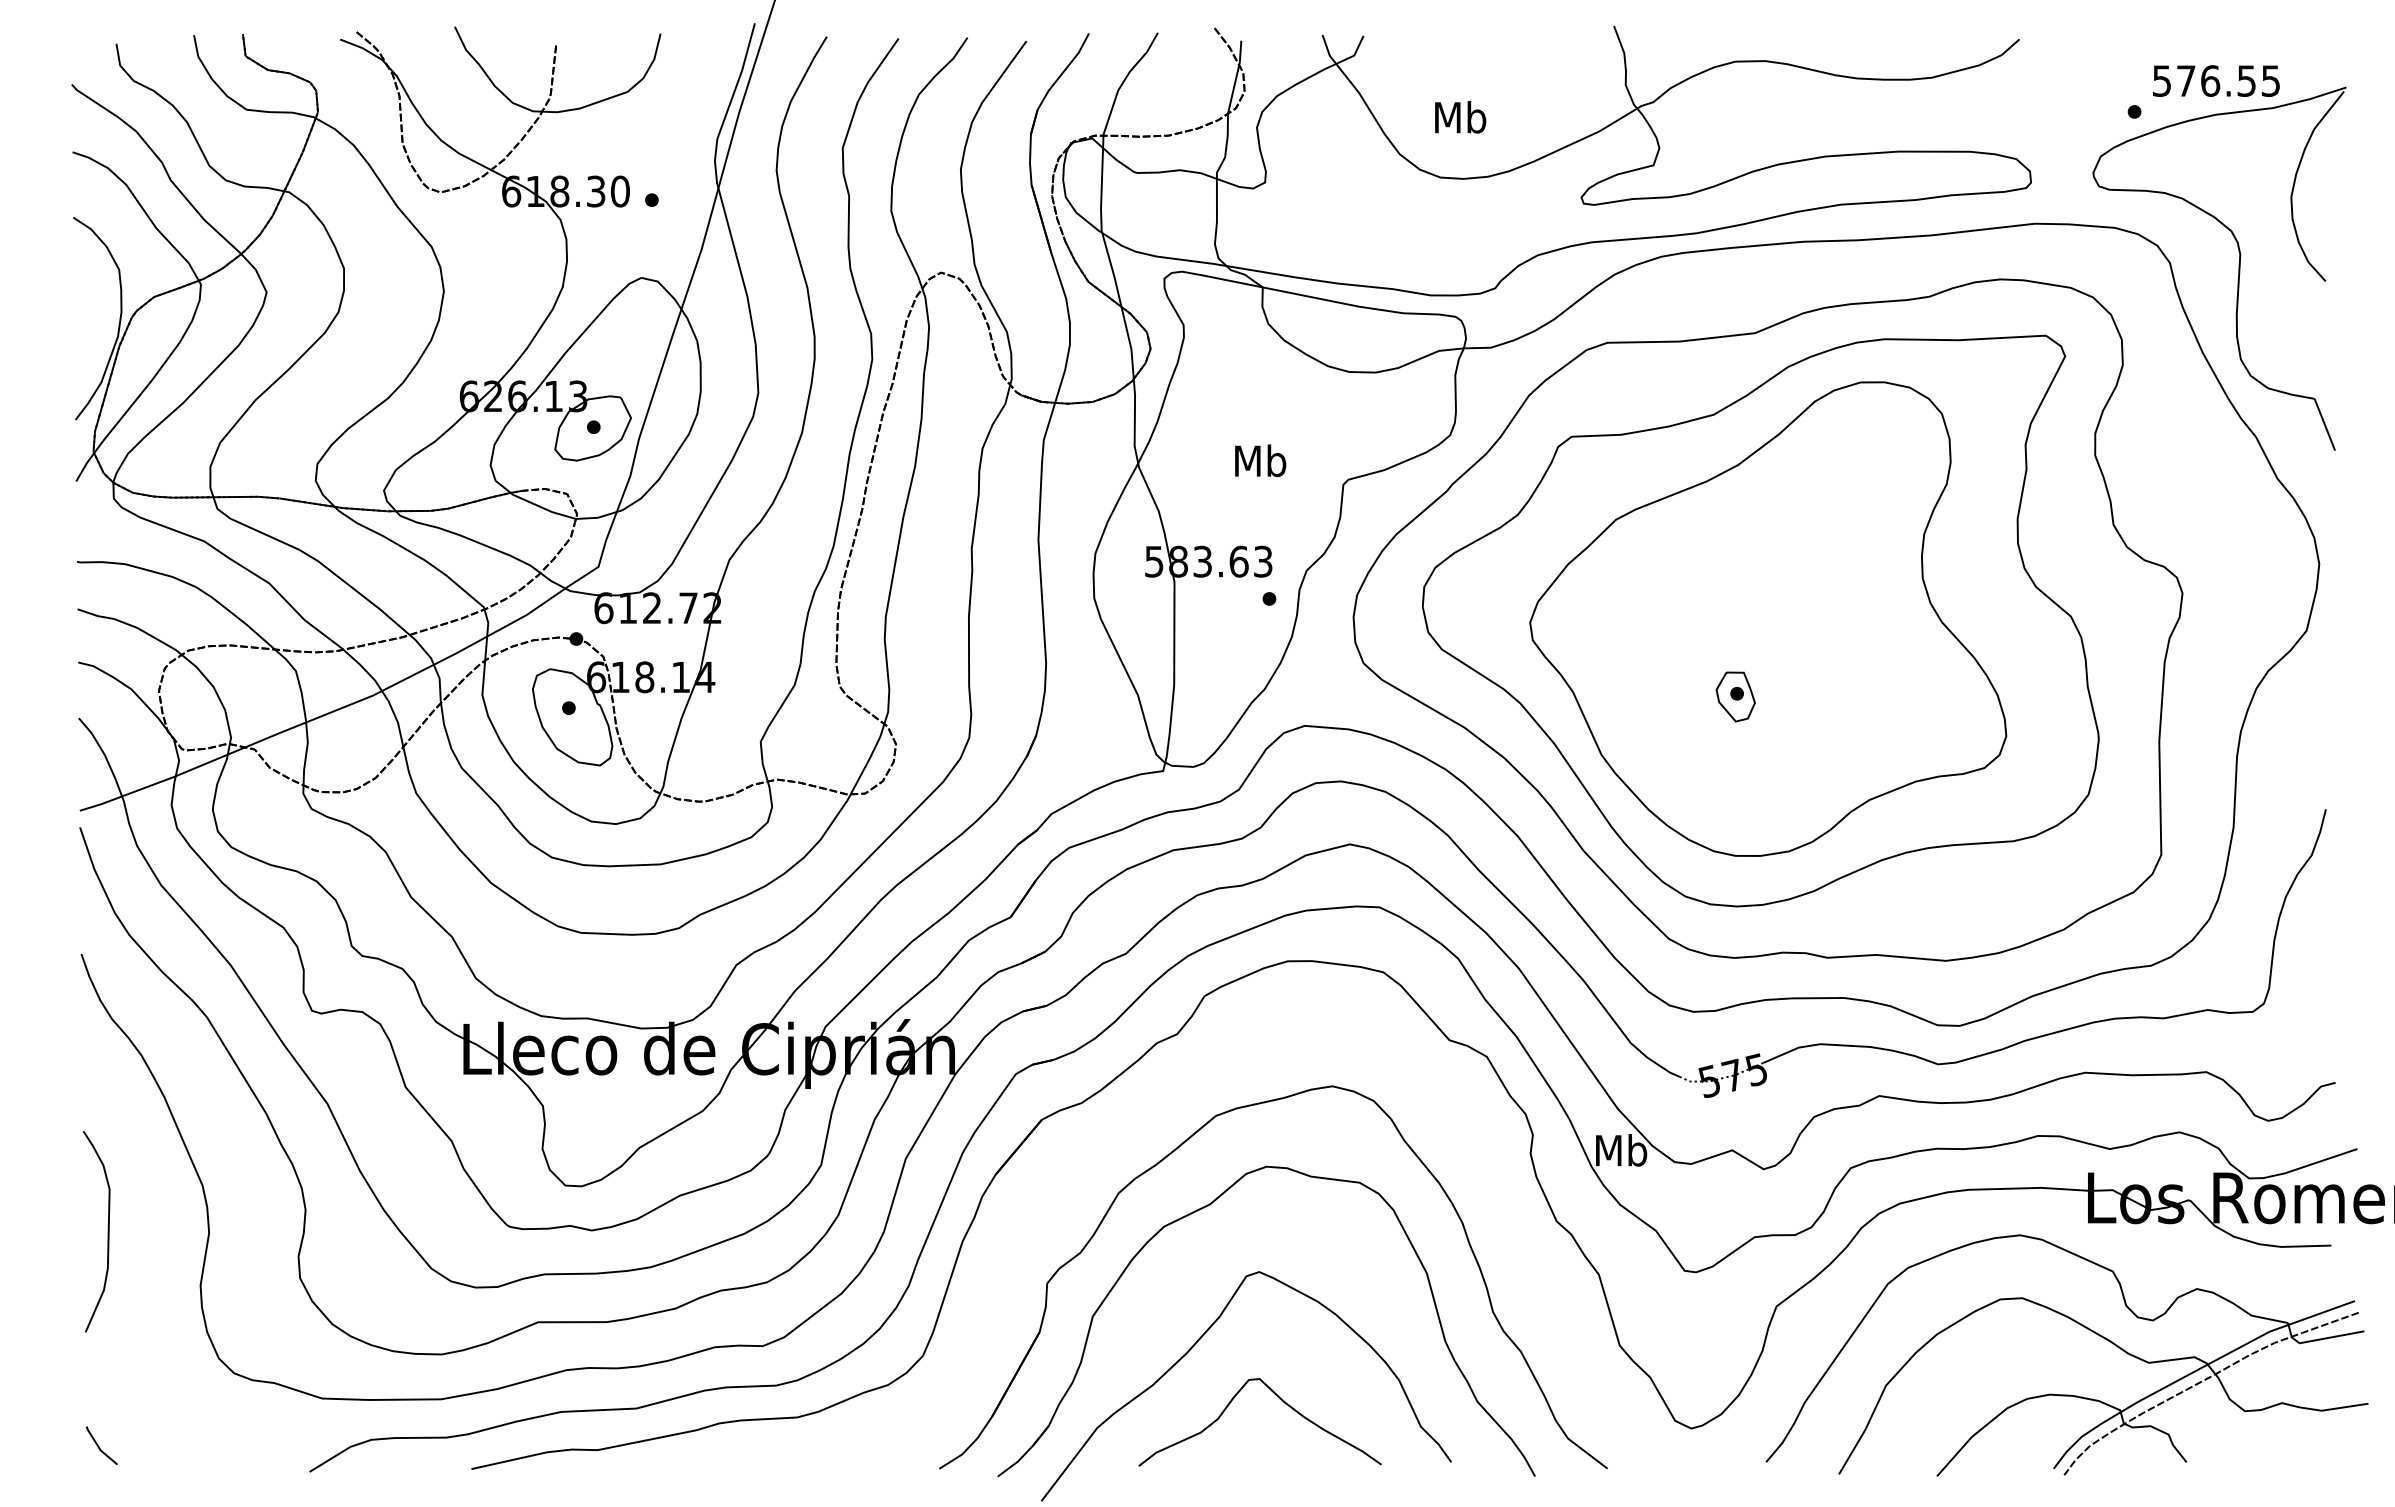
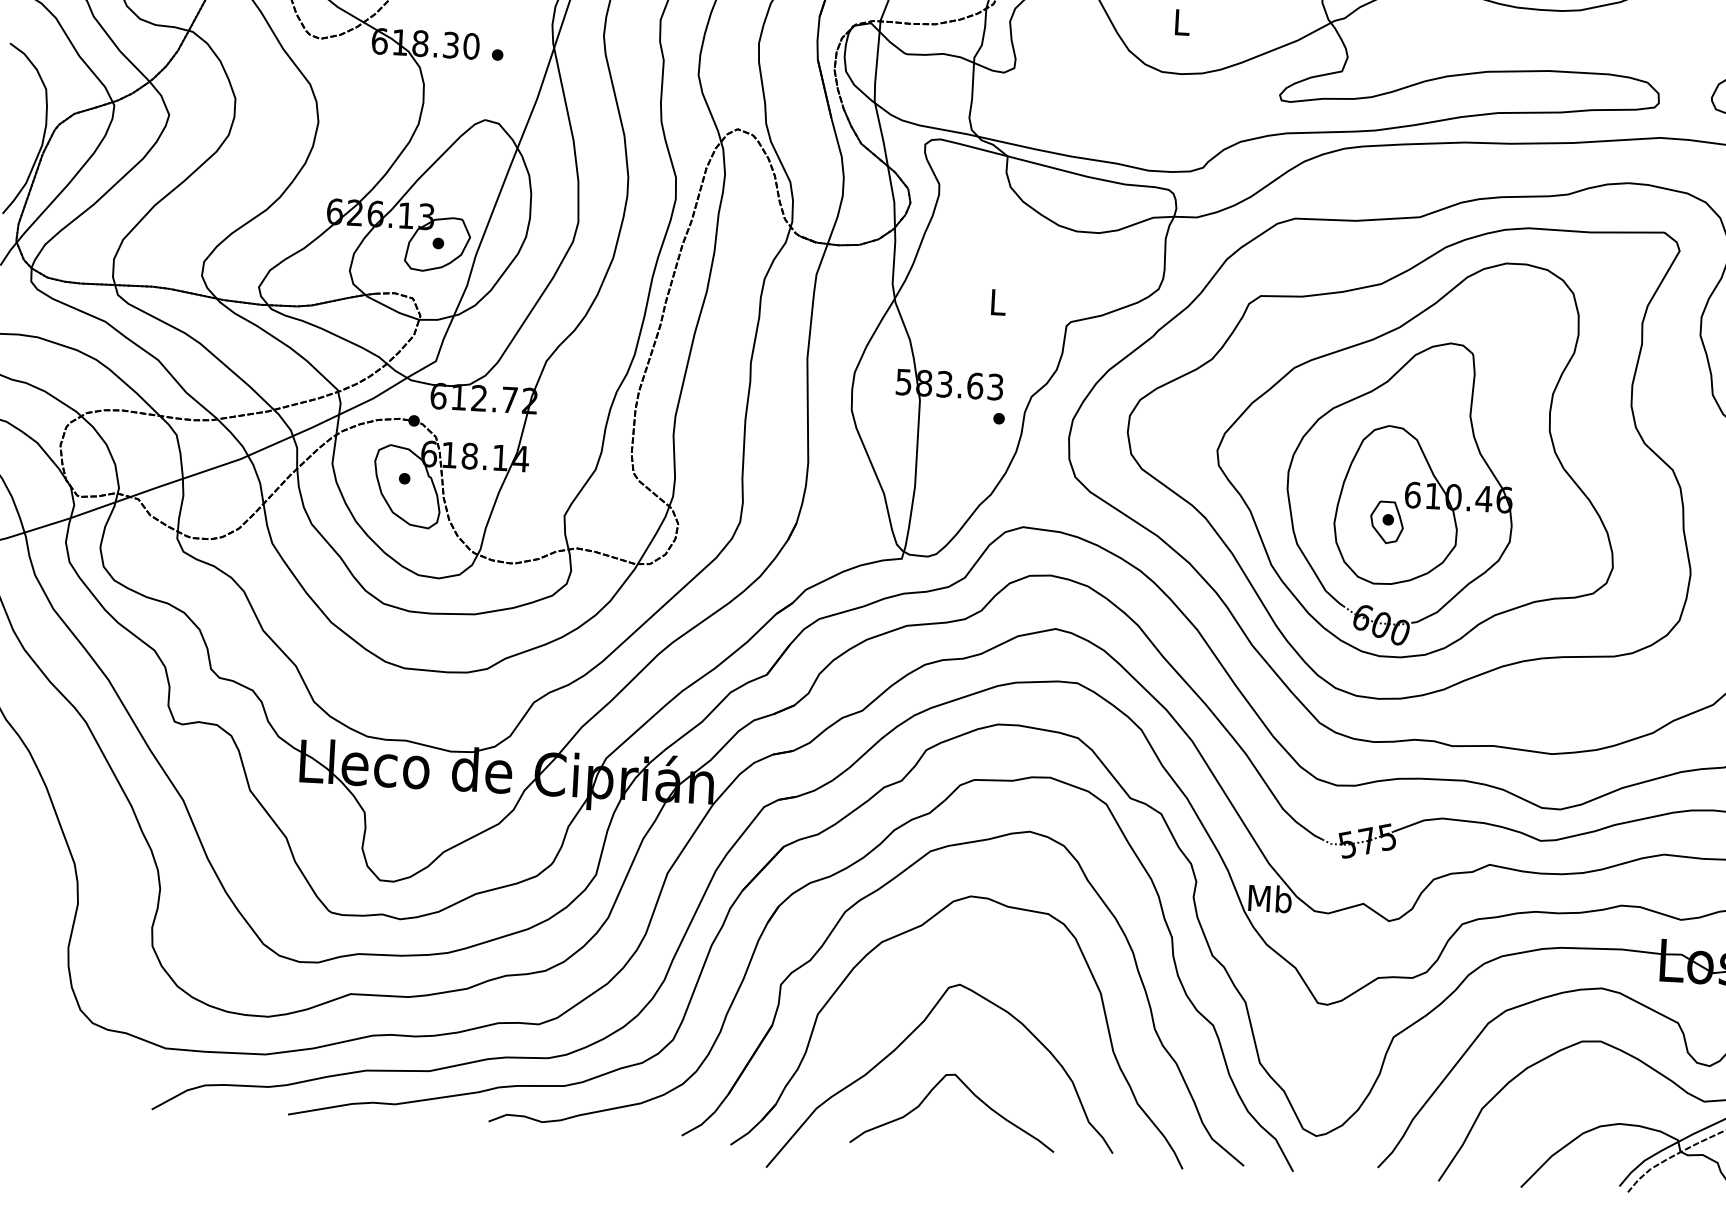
text: (1460, 117) -> (1181, 22), Mb -> L
text: (1260, 460) -> (997, 301), Mb -> L
part: (1749, 660) -> (1400, 492), added
part: (1117, 1142) -> (846, 869), added

